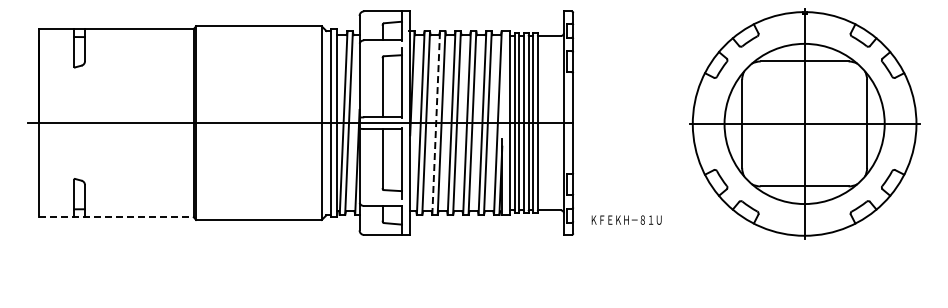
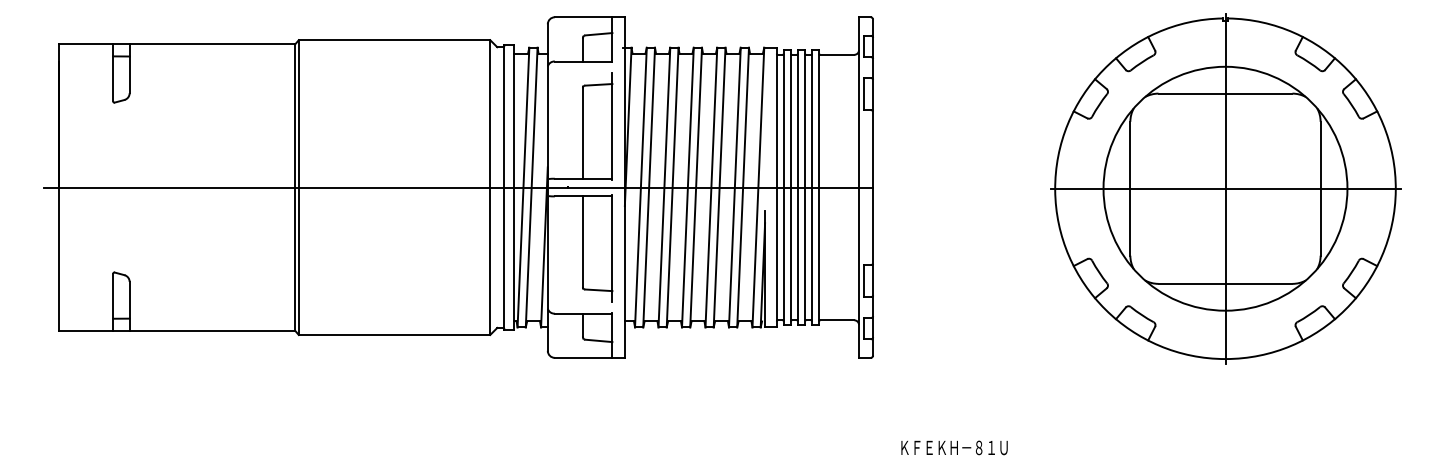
line: (436, 123) -> (664, 188), dashed -> solid
line: (116, 217) -> (177, 331), dashed -> solid
text: (626, 219) -> (954, 446), moved

